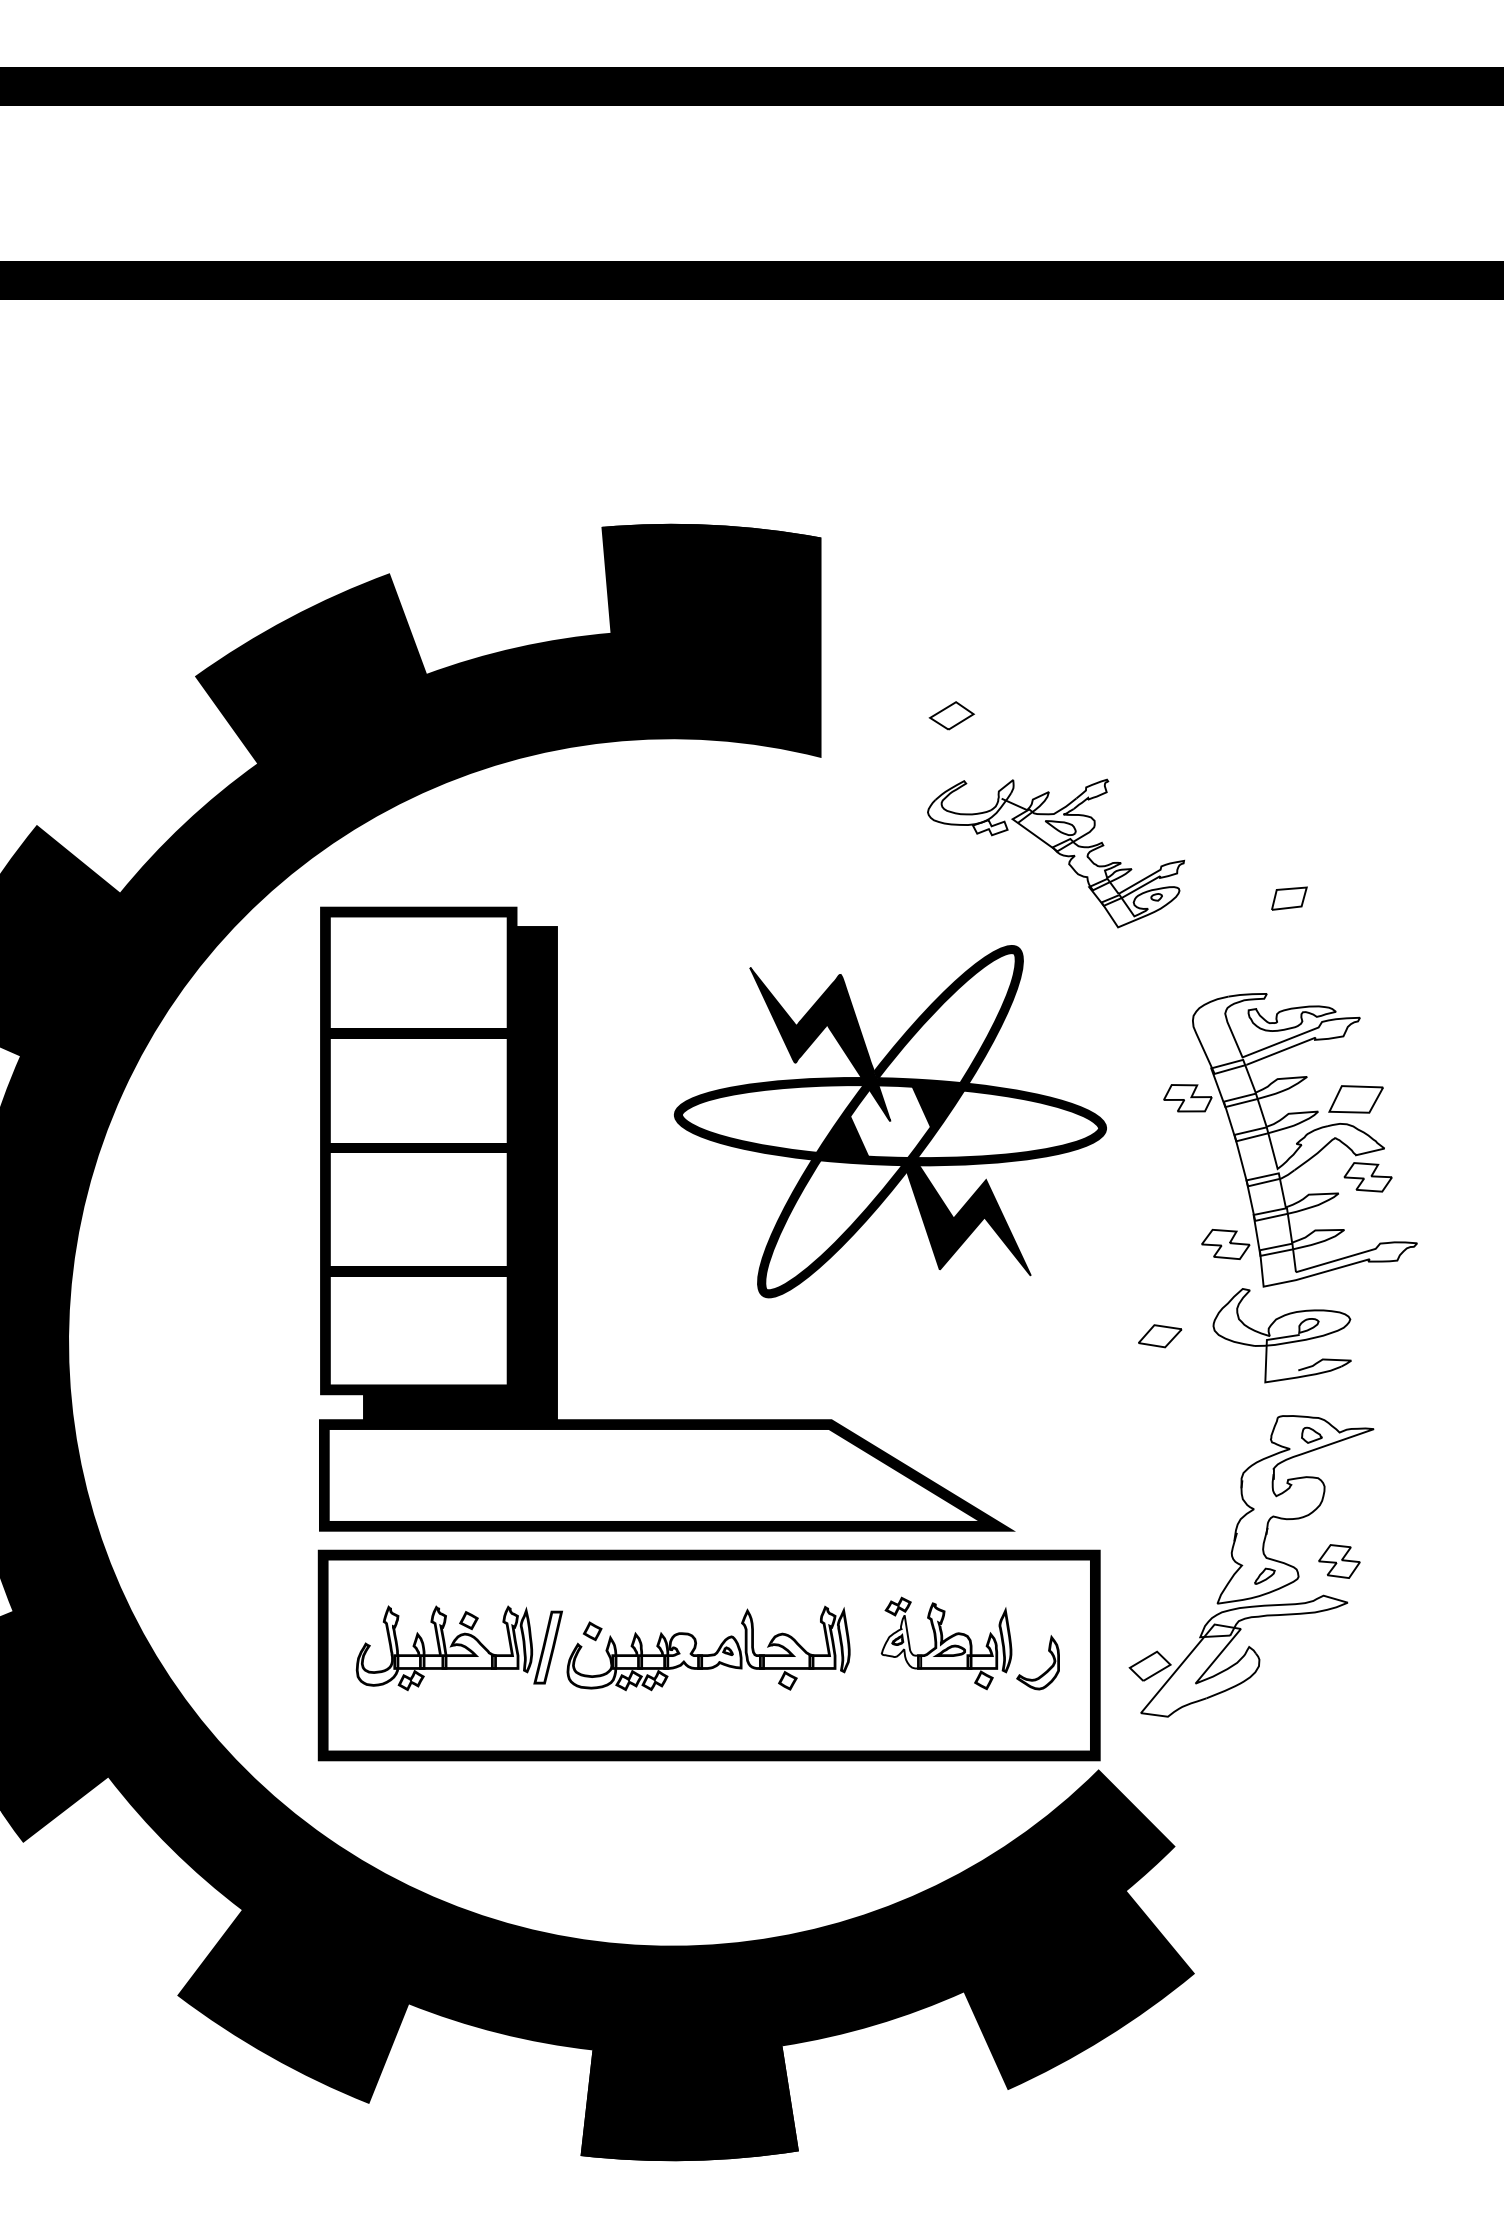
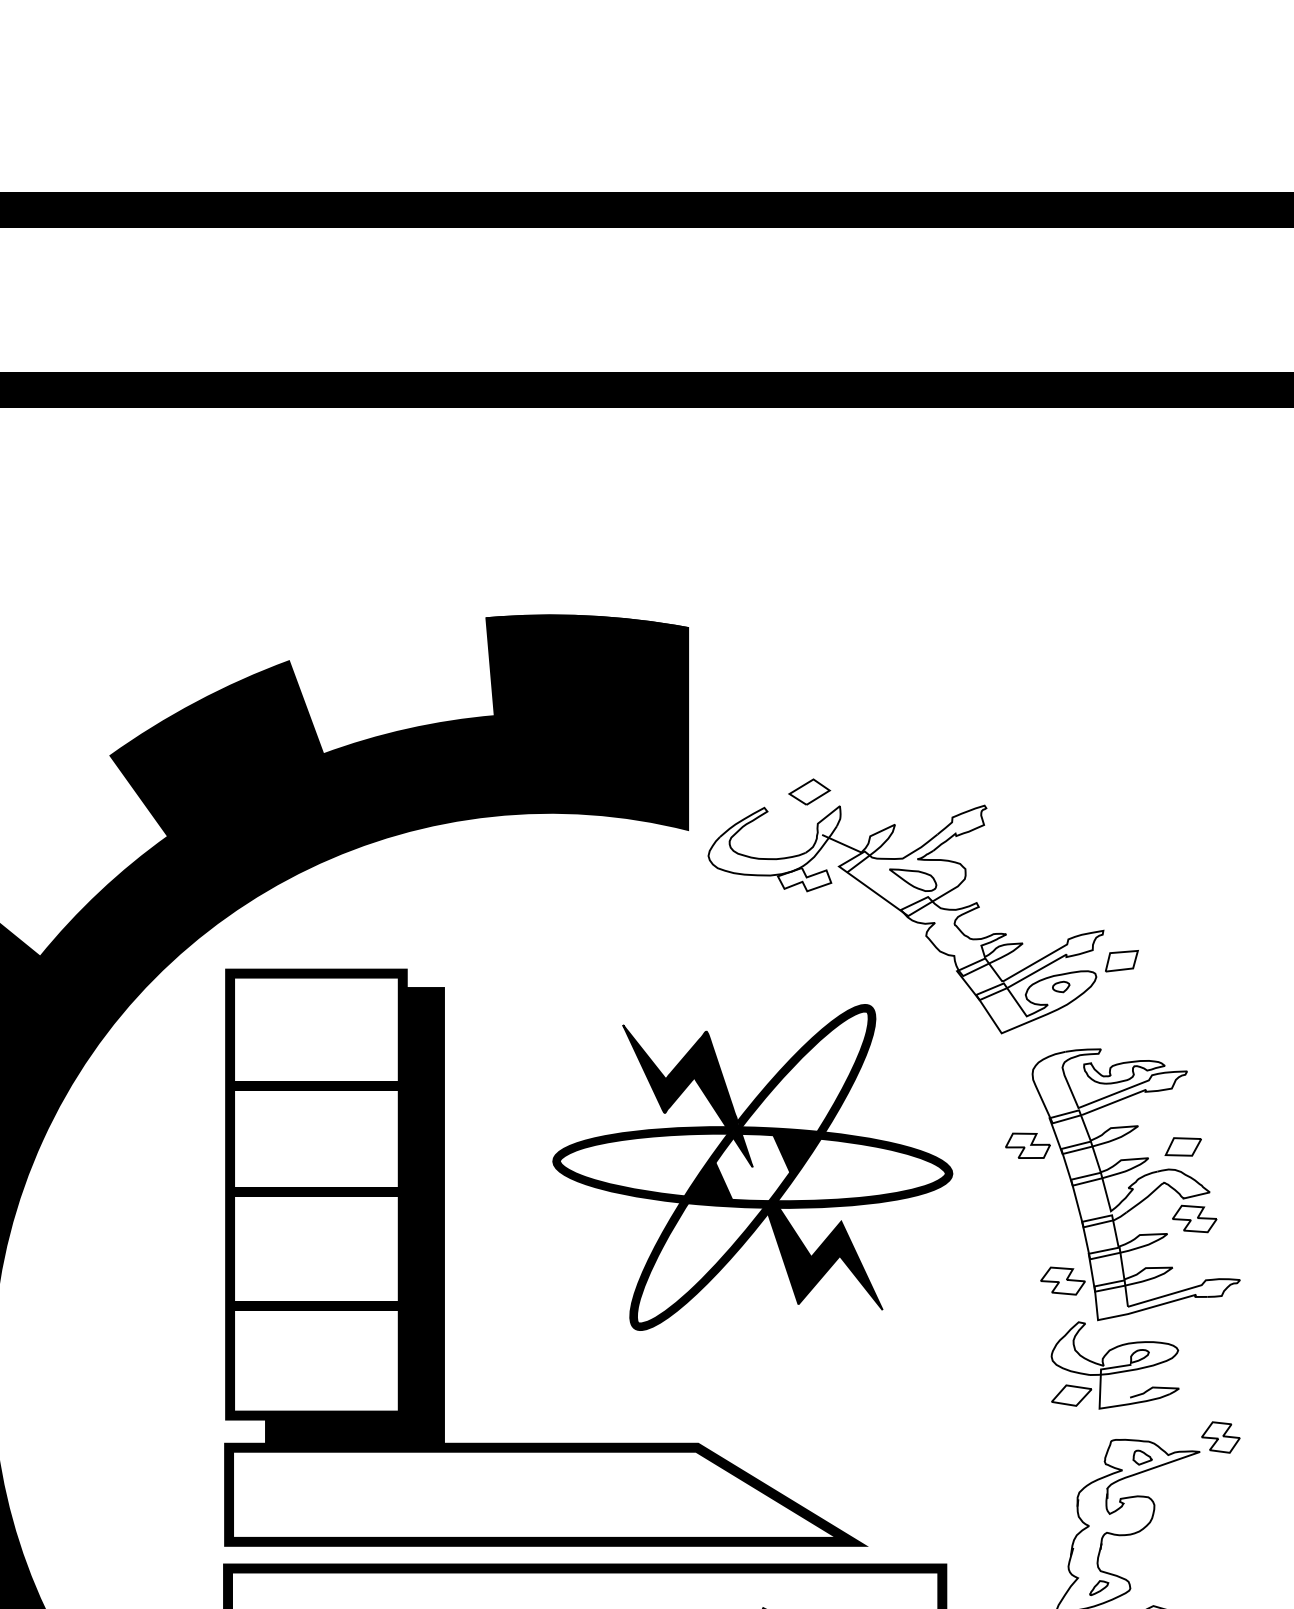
part: (1055, 853) -> (905, 919), size x1.67
part: (1355, 1099) -> (1183, 1146), size x0.71
part: (1160, 1336) -> (1072, 1395), moved
part: (1339, 1561) -> (1220, 1437), moved

